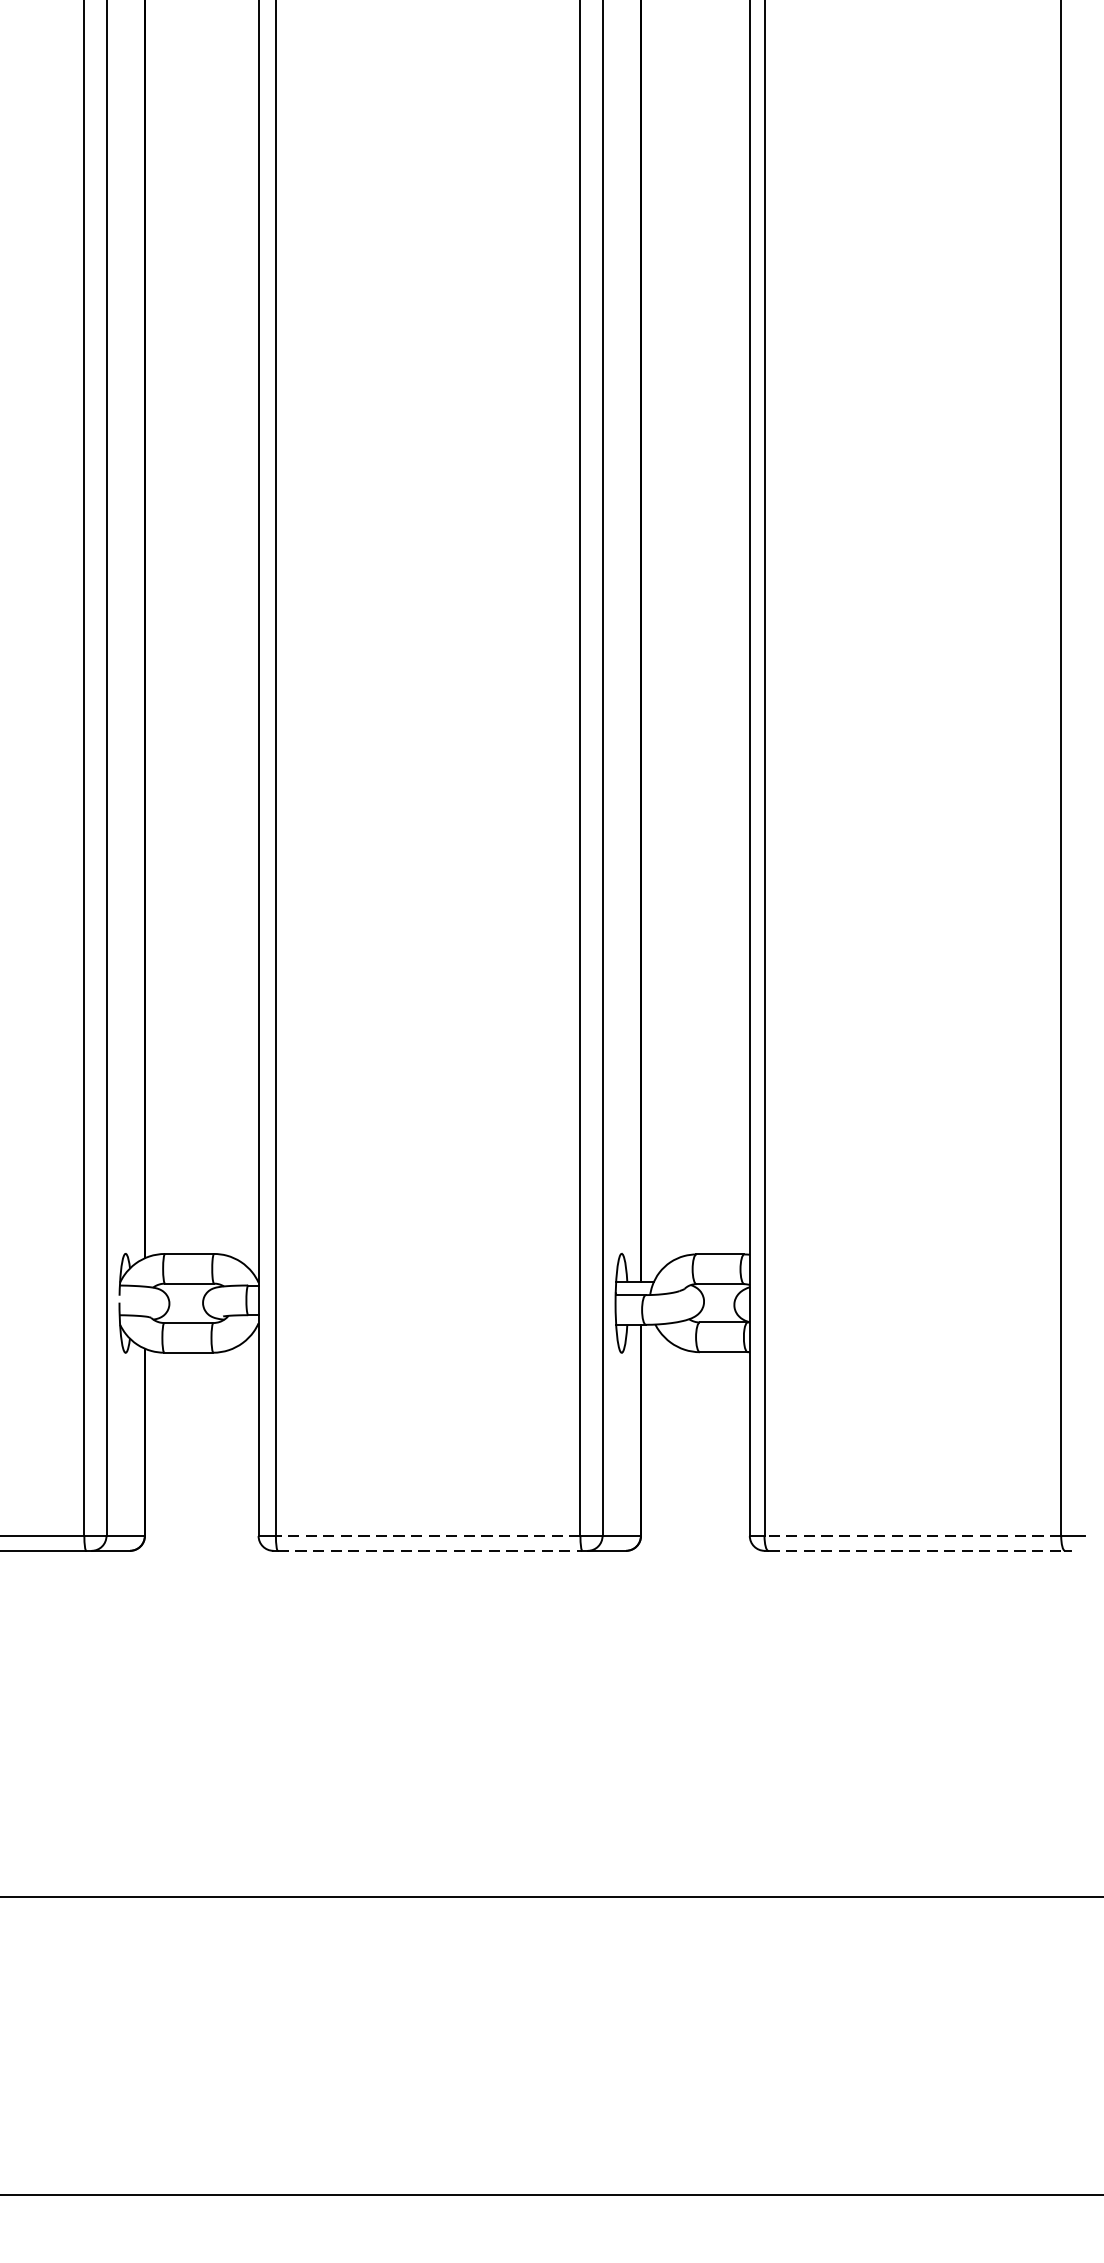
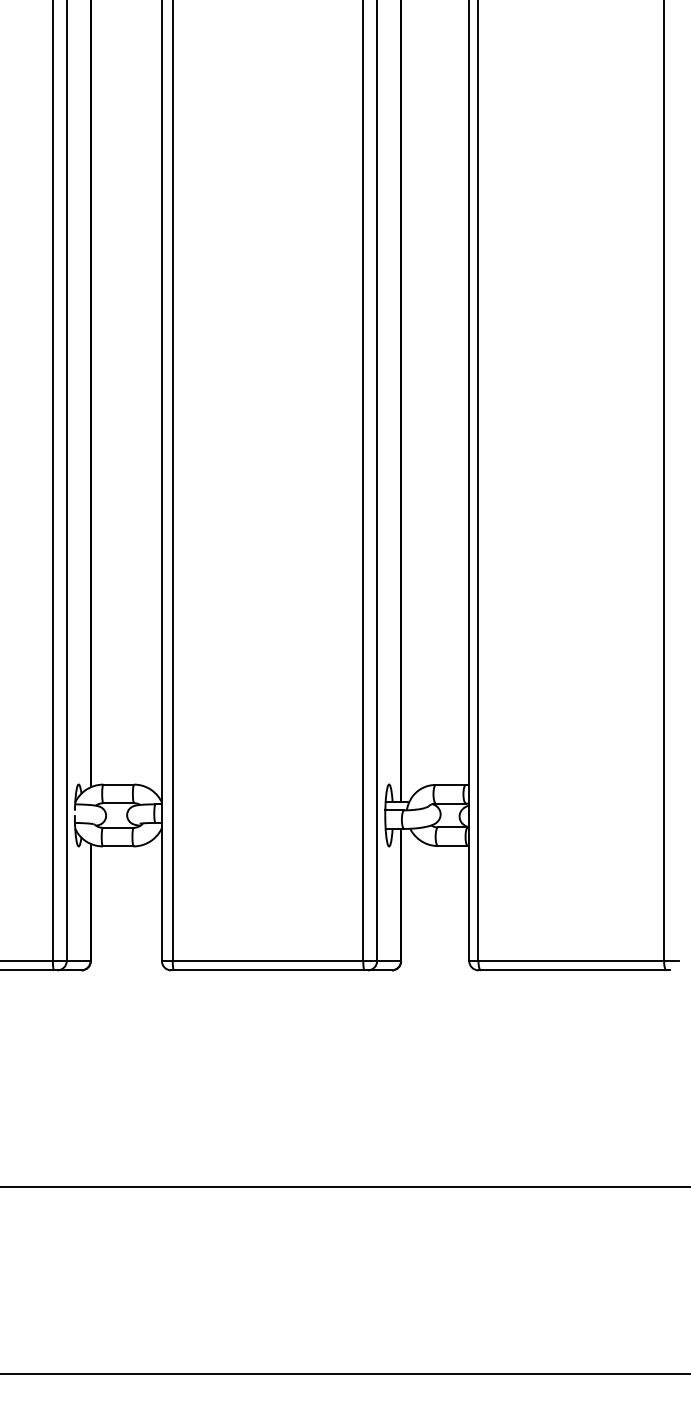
line: (427, 1536) -> (267, 961), dashed -> solid
line: (913, 1536) -> (571, 961), dashed -> solid
line: (430, 1551) -> (269, 970), dashed -> solid
line: (916, 1551) -> (573, 970), dashed -> solid

